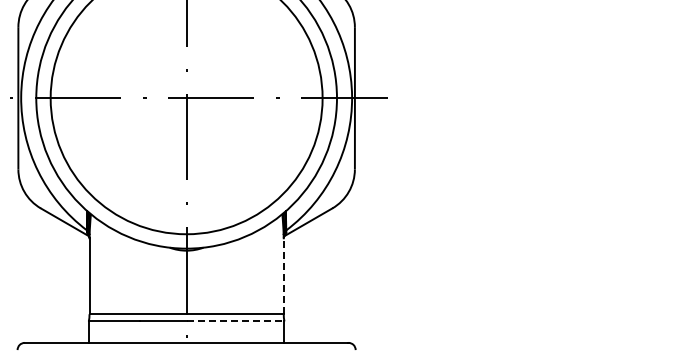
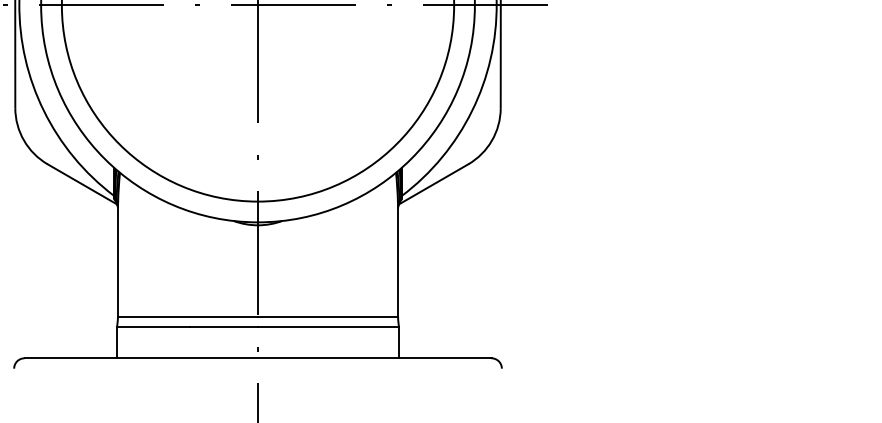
line: (283, 276) -> (397, 262), dashed -> solid
line: (235, 321) -> (328, 327), dashed -> solid

